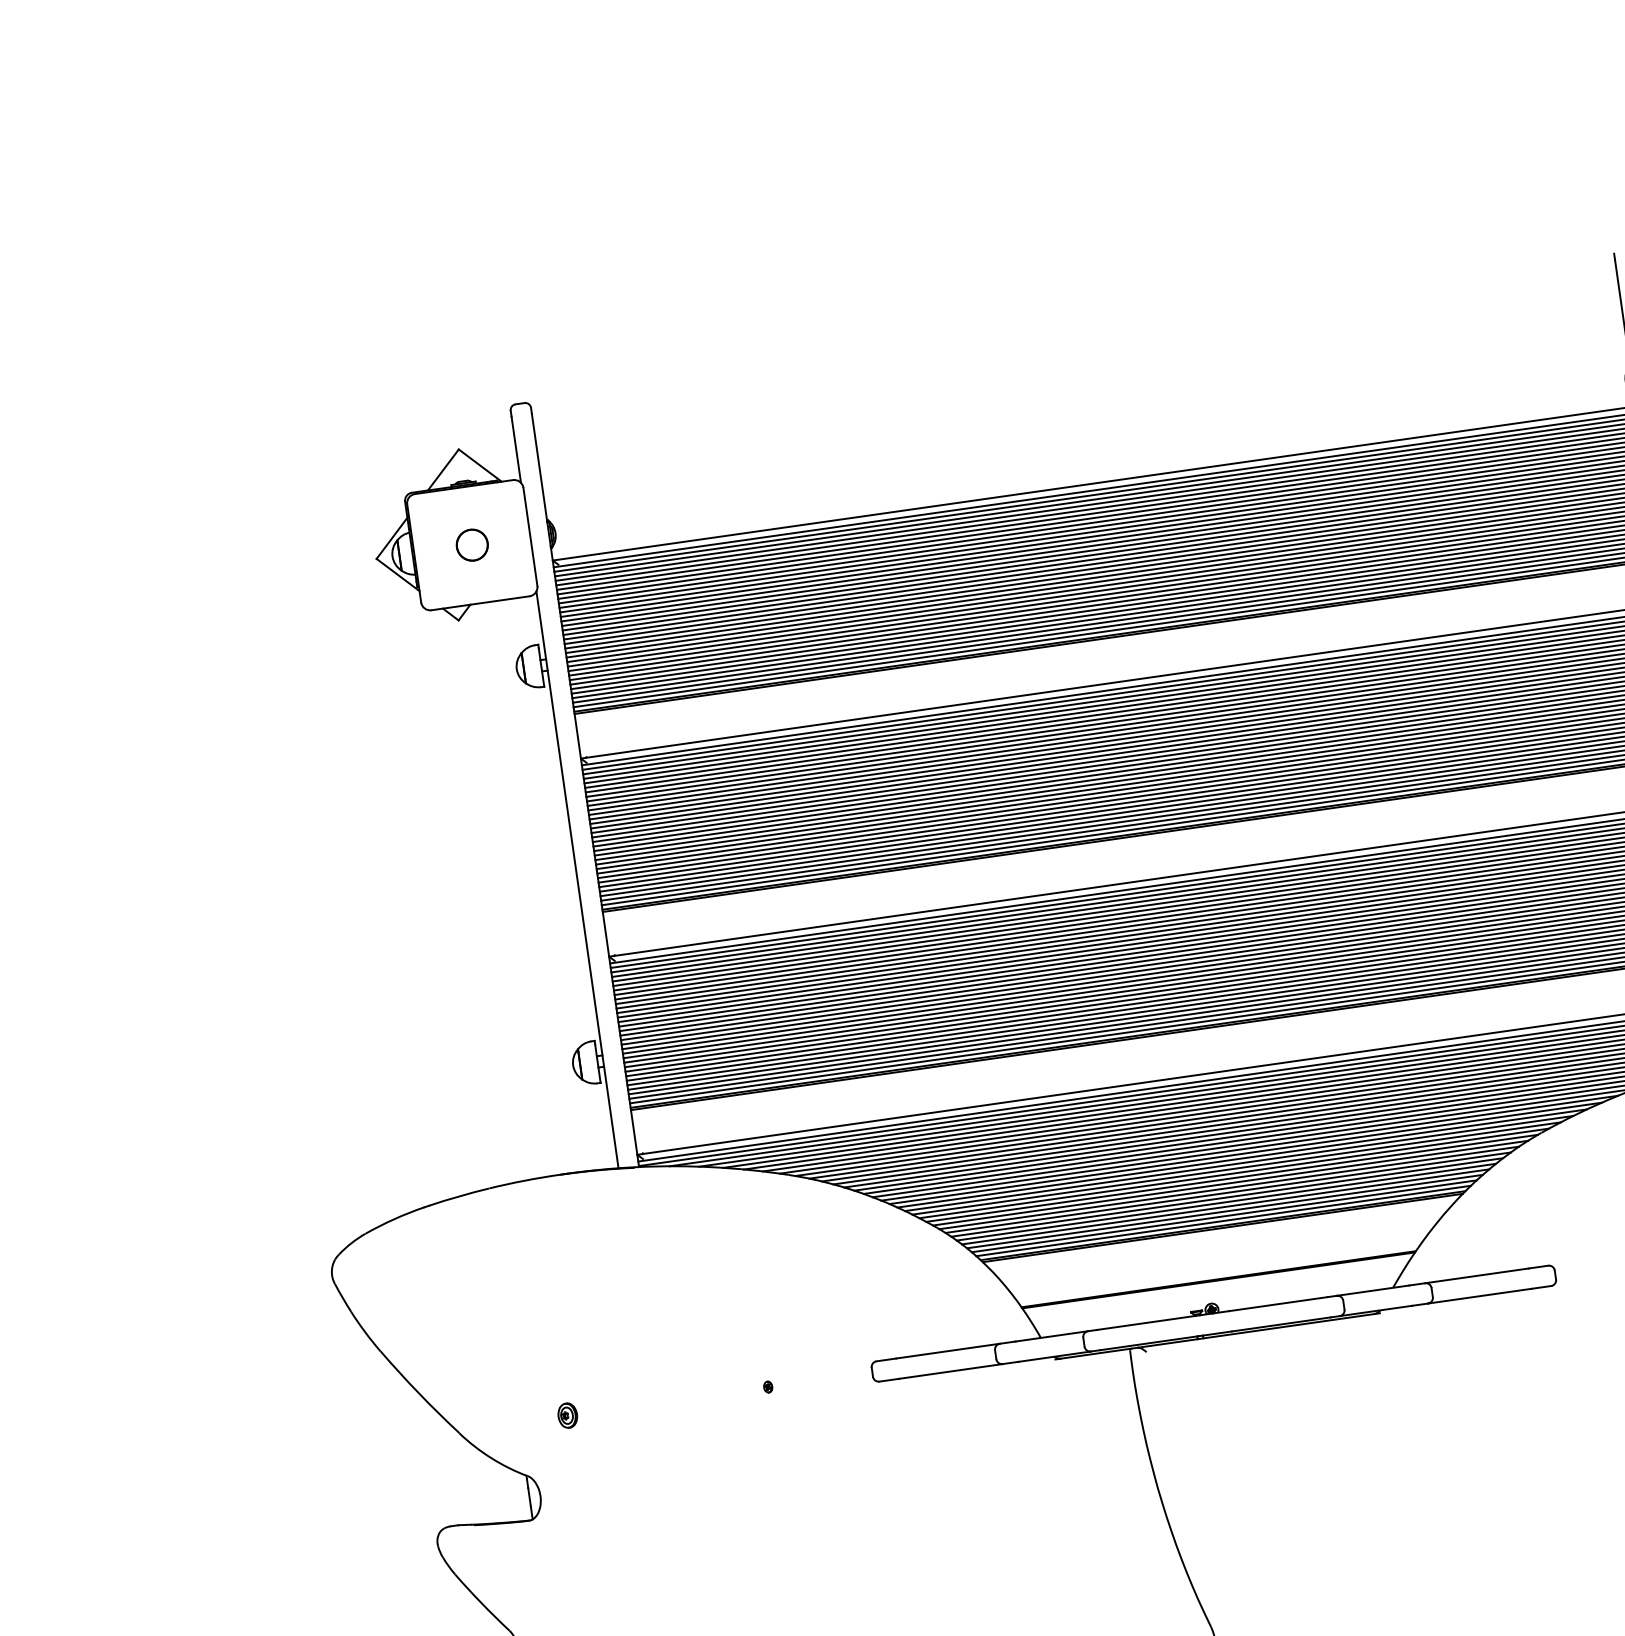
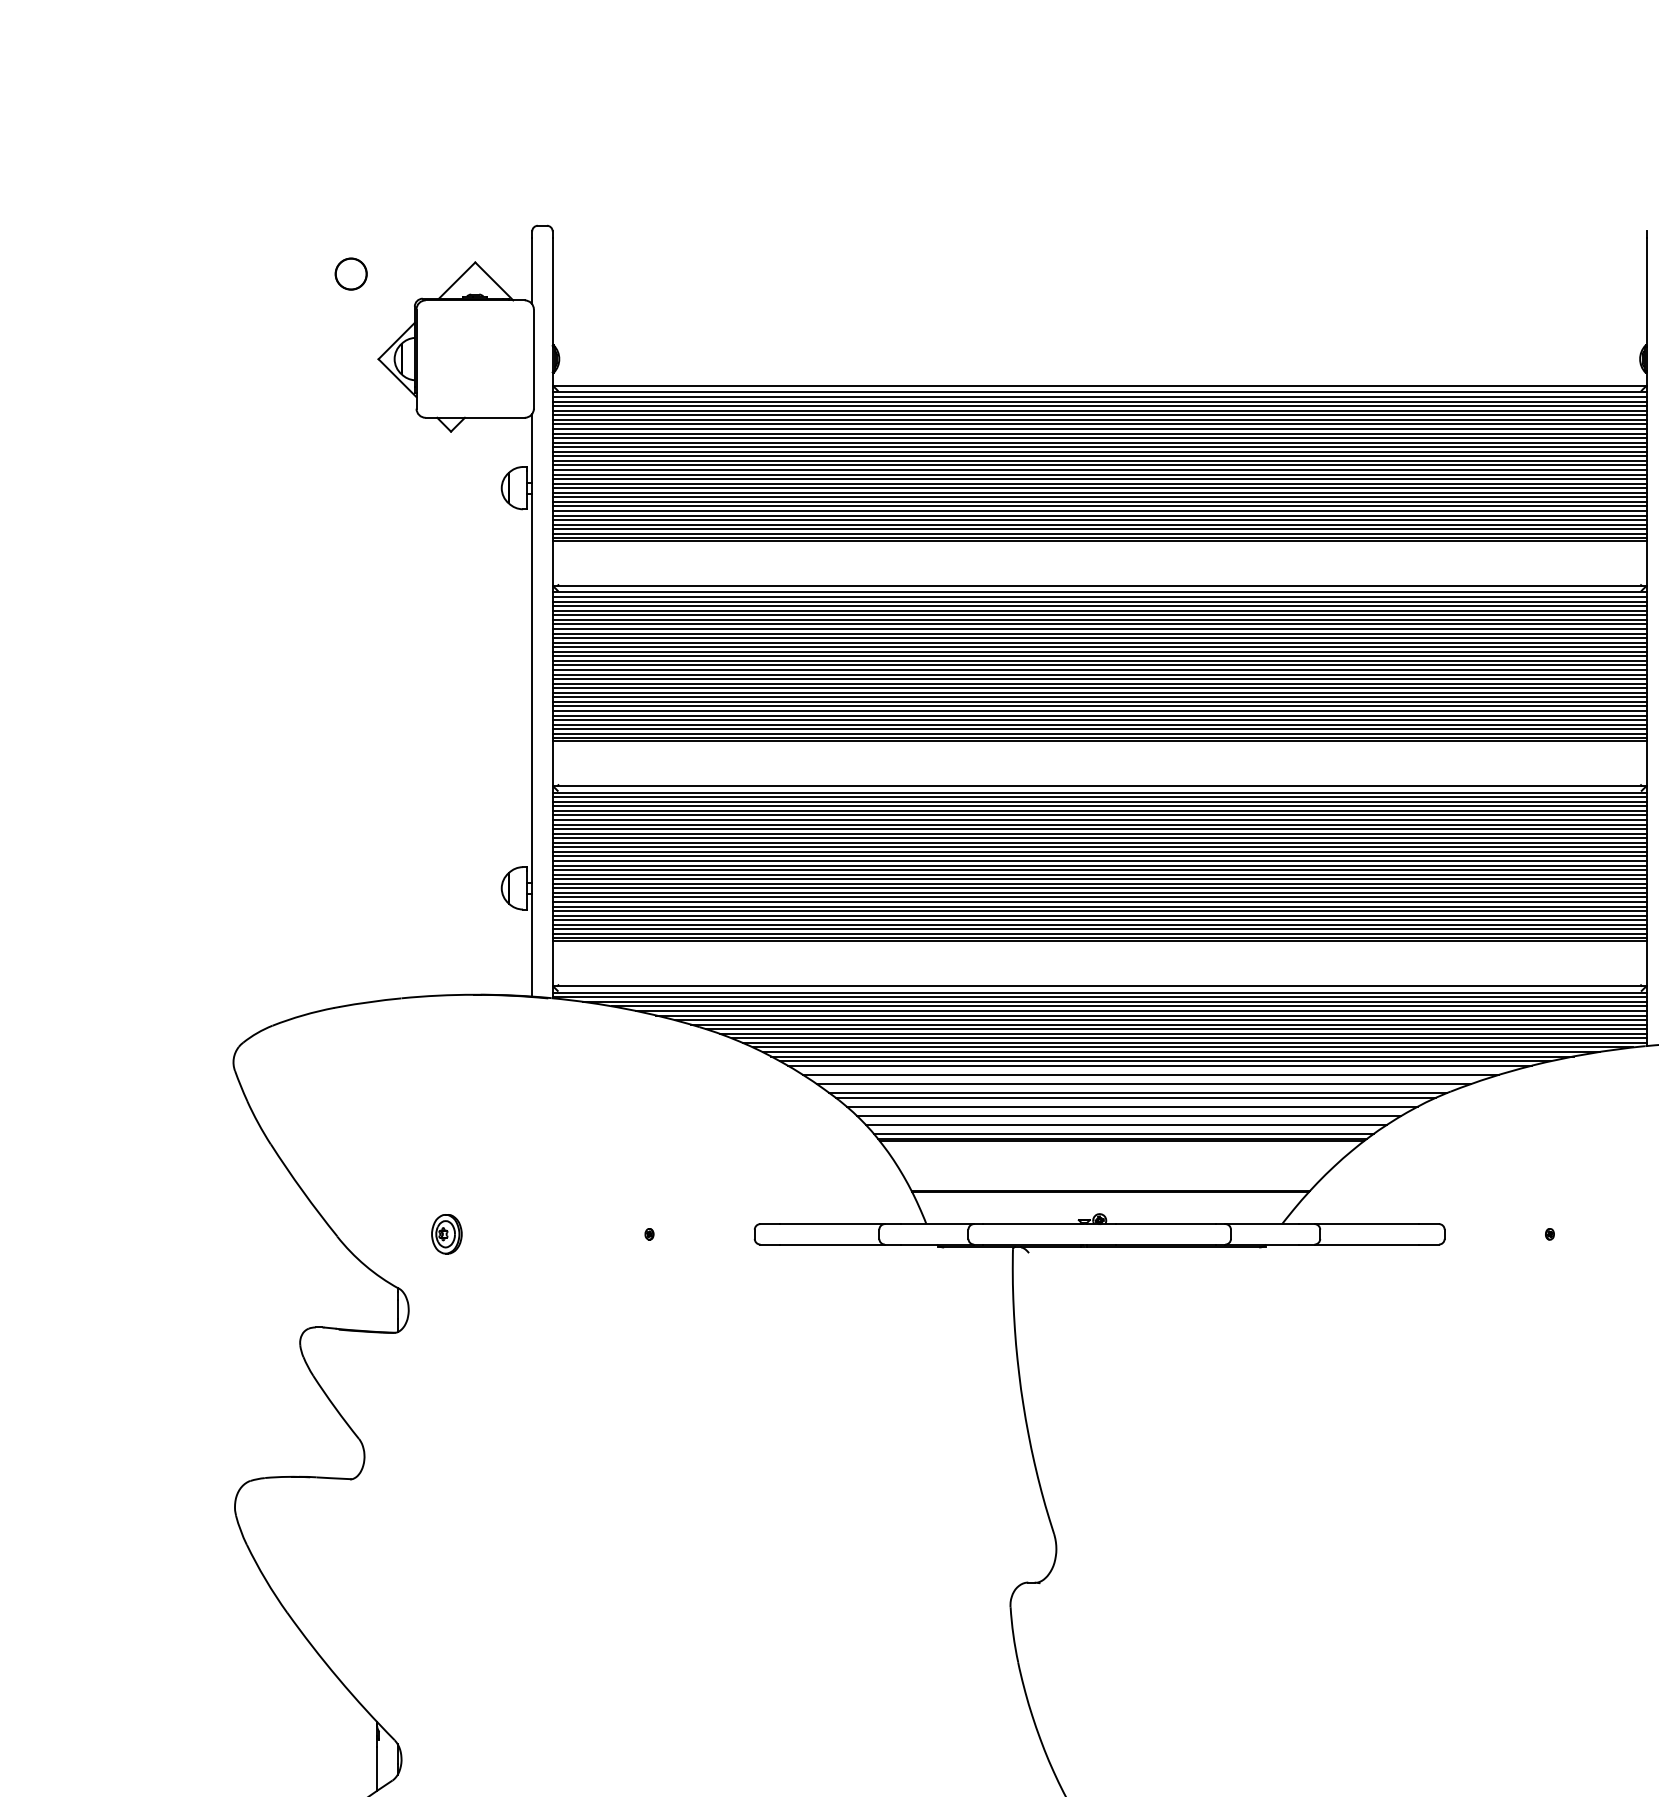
circle: (471, 544) -> (350, 273), moved
line: (1245, 1153) -> (1154, 1070), removed
line: (1238, 1163) -> (1146, 1079), removed
line: (1233, 1173) -> (1140, 1088), removed
line: (1228, 1188) -> (1133, 1102), removed
line: (1227, 1197) -> (1130, 1111), removed
line: (1225, 1207) -> (1127, 1120), removed
line: (1224, 1216) -> (1125, 1129), removed
part: (568, 1415) -> (447, 1234), size x1.6

